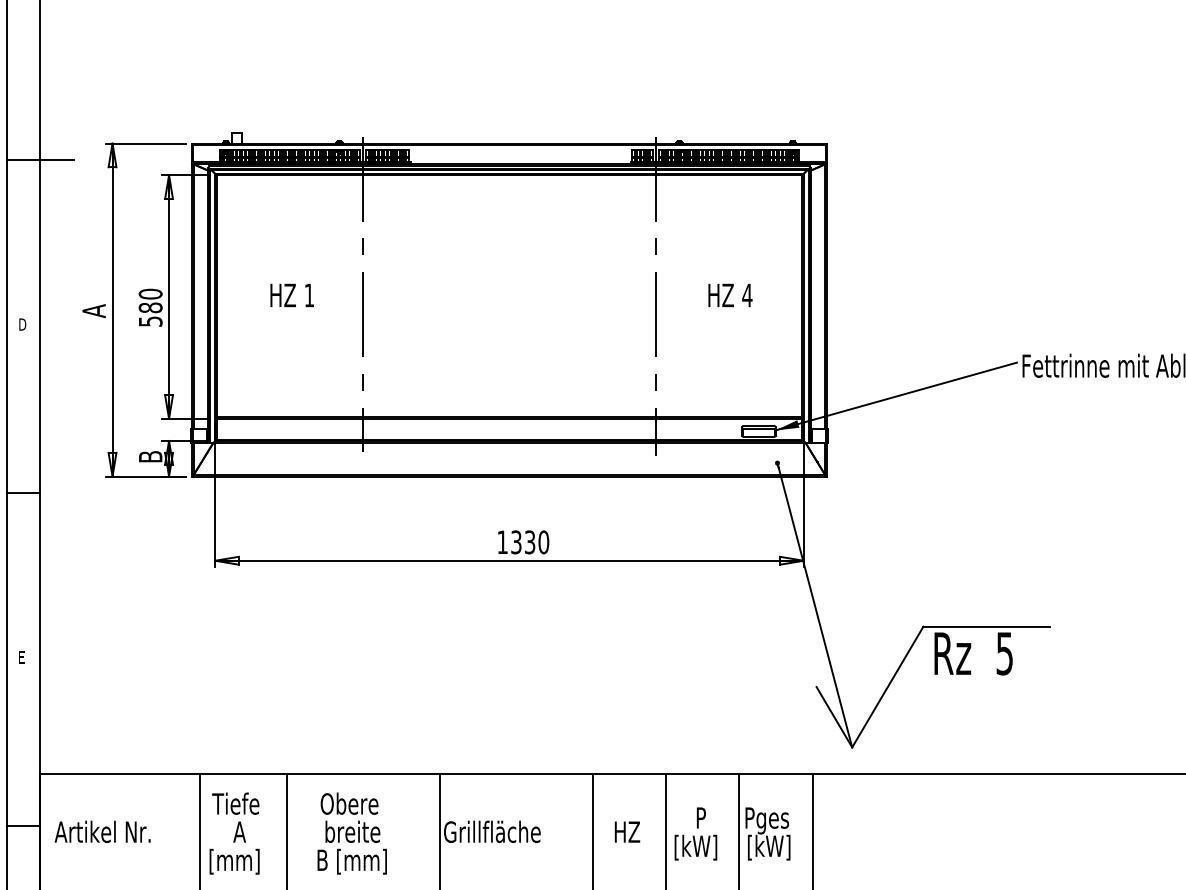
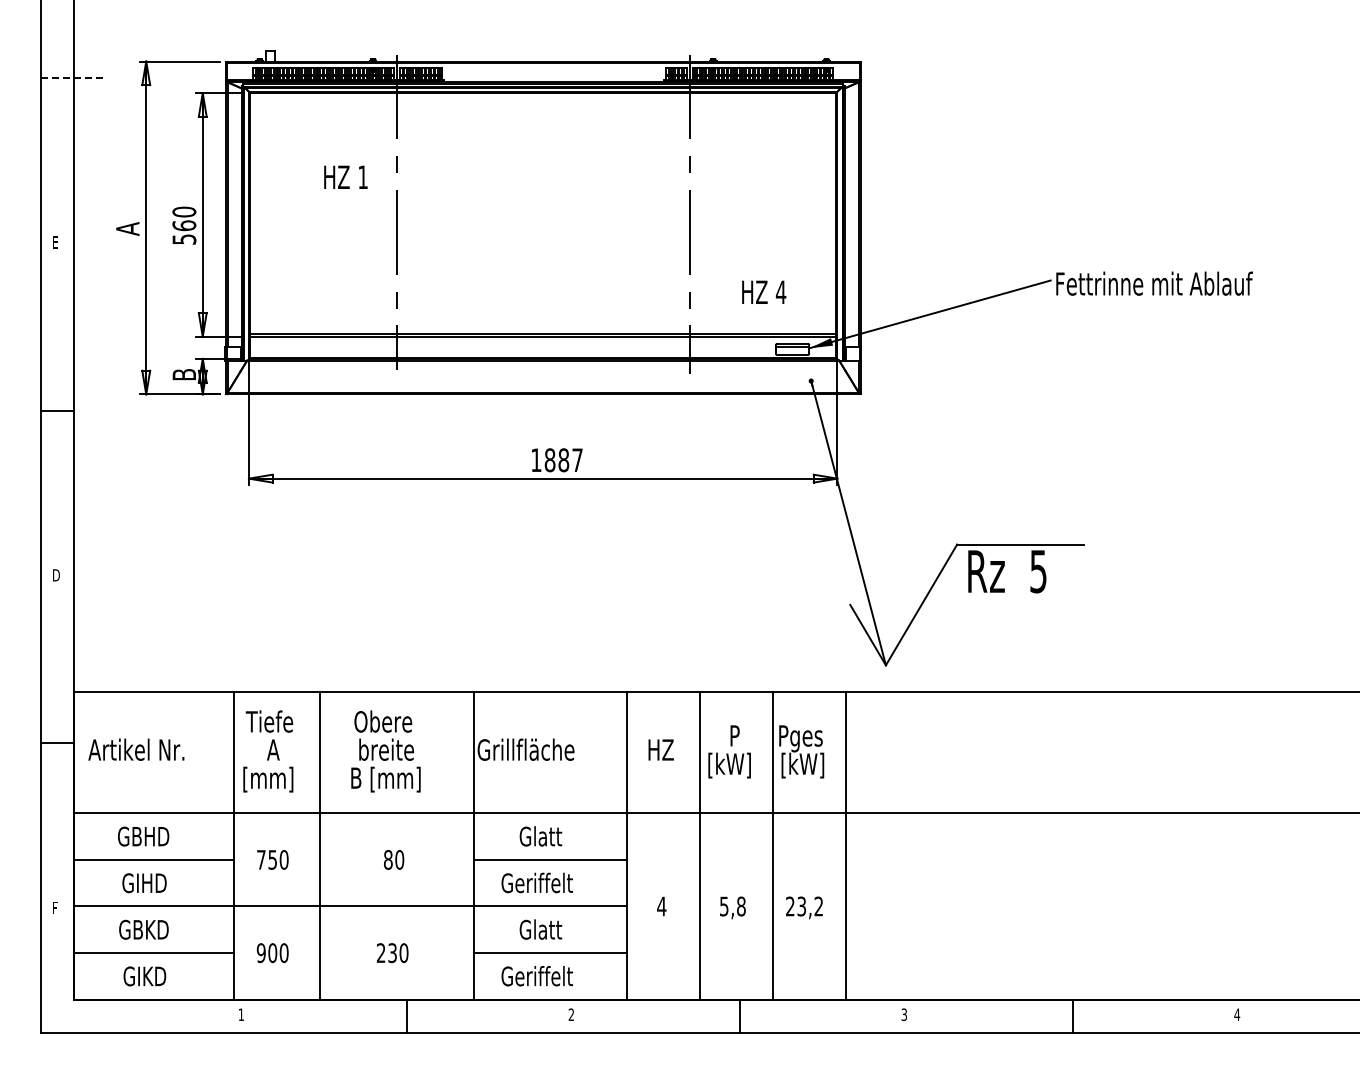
line: (40, 159) -> (74, 77), solid -> dashed
text: (291, 294) -> (345, 176), moved
text: (730, 294) -> (764, 291), moved
text: (150, 307) -> (184, 225), 580 -> 560
text: (22, 324) -> (56, 242), D -> E
text: (529, 542) -> (563, 460), 1330 -> 1887
text: (22, 657) -> (56, 575), E -> D

